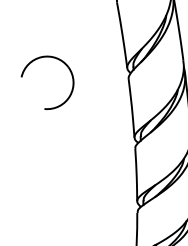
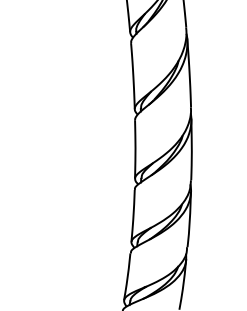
part: (49, 57) -> (58, 91), removed

